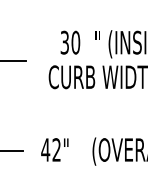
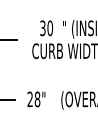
text: (50, 150) -> (33, 99), 42" -> 28"

